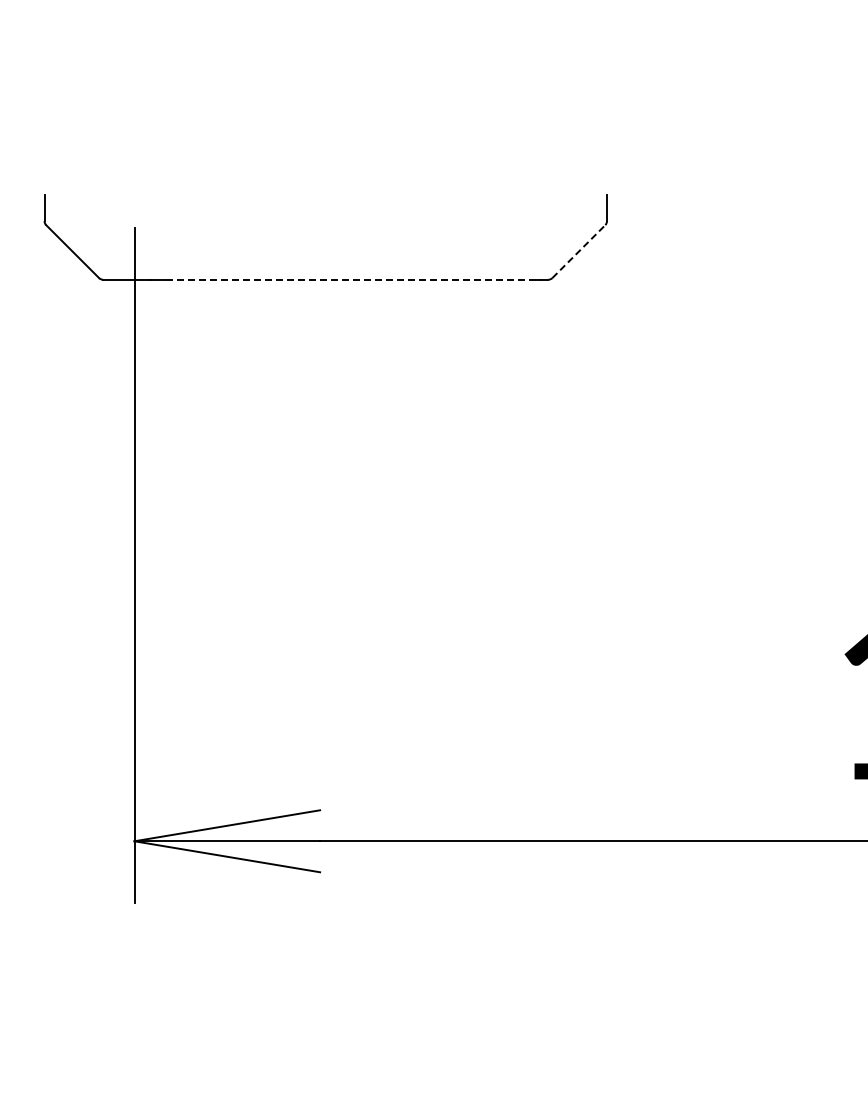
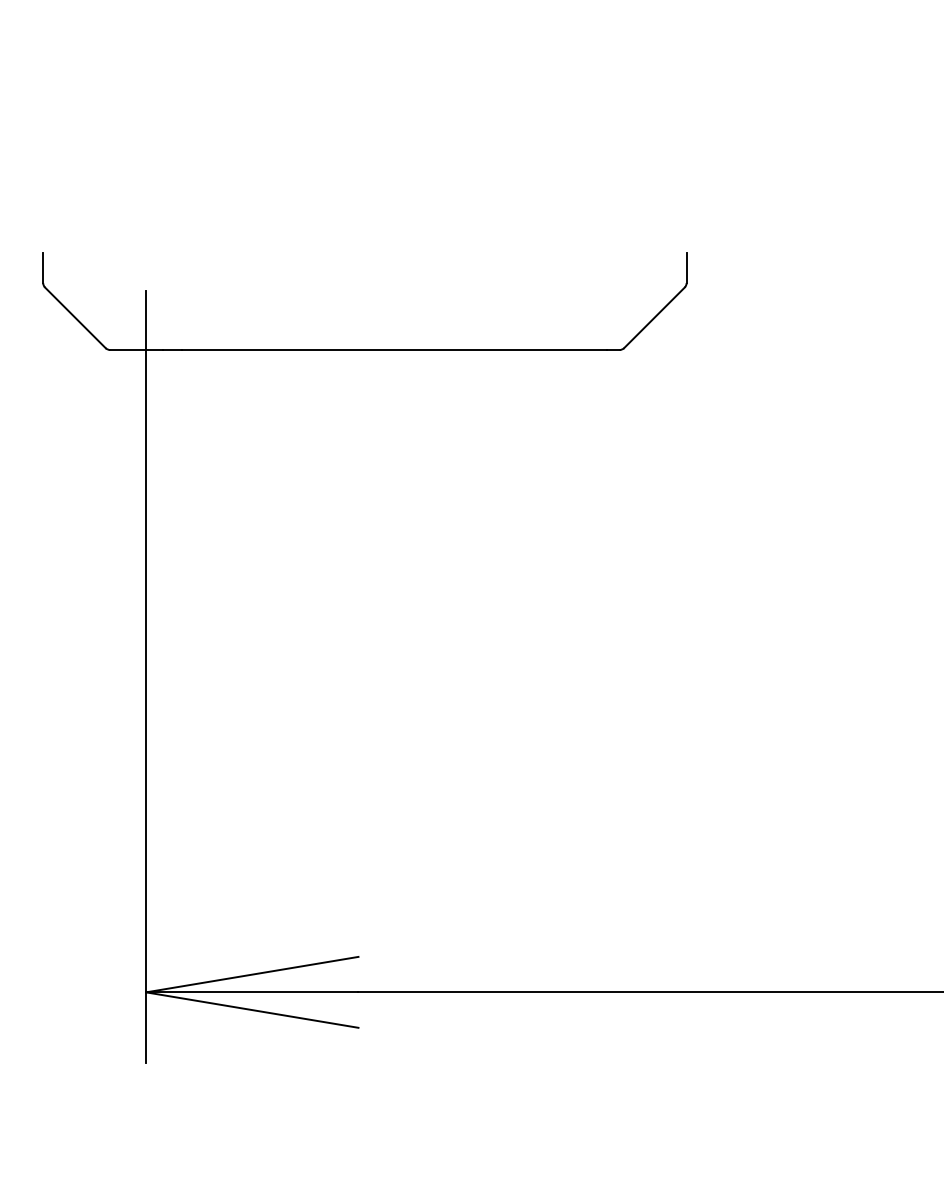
line: (579, 251) -> (655, 317), dashed -> solid
line: (351, 279) -> (394, 349), dashed -> solid

